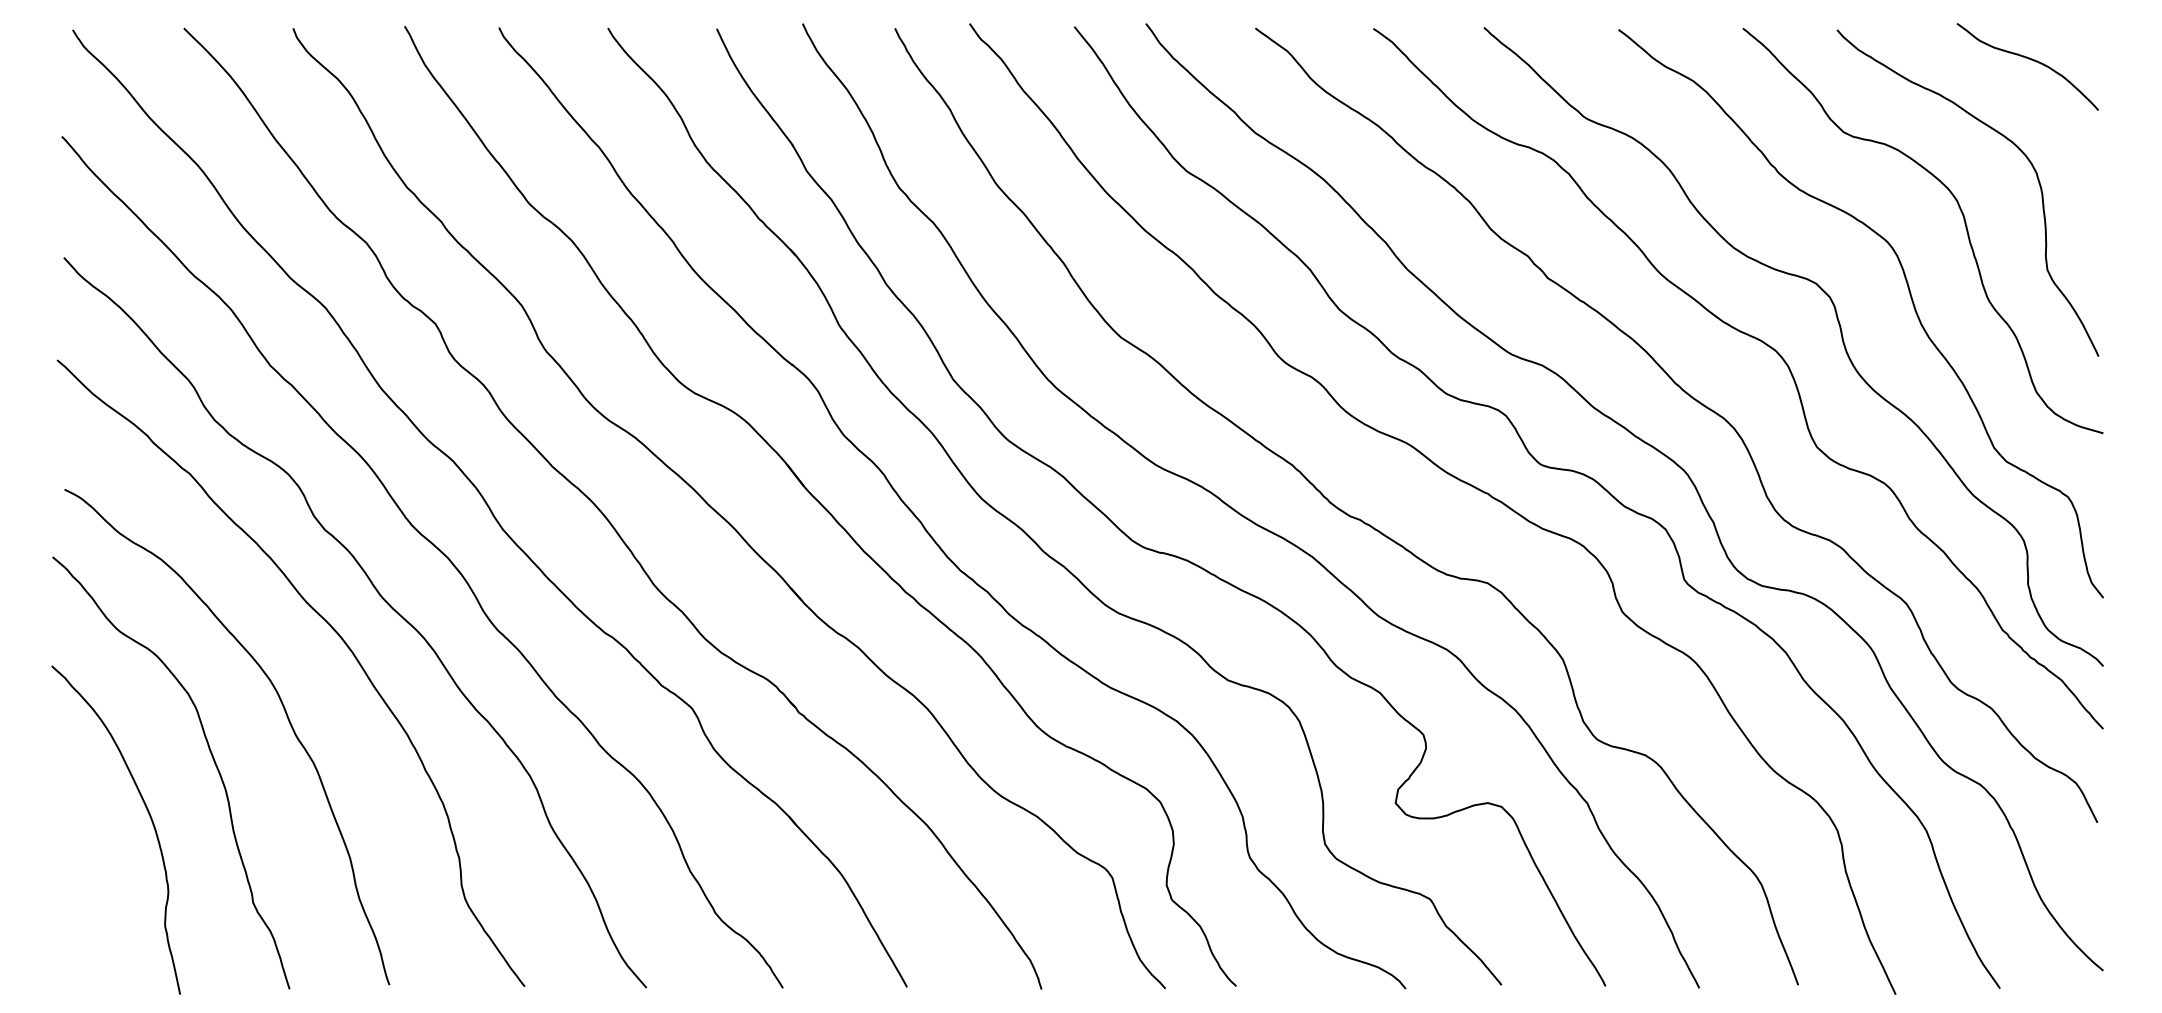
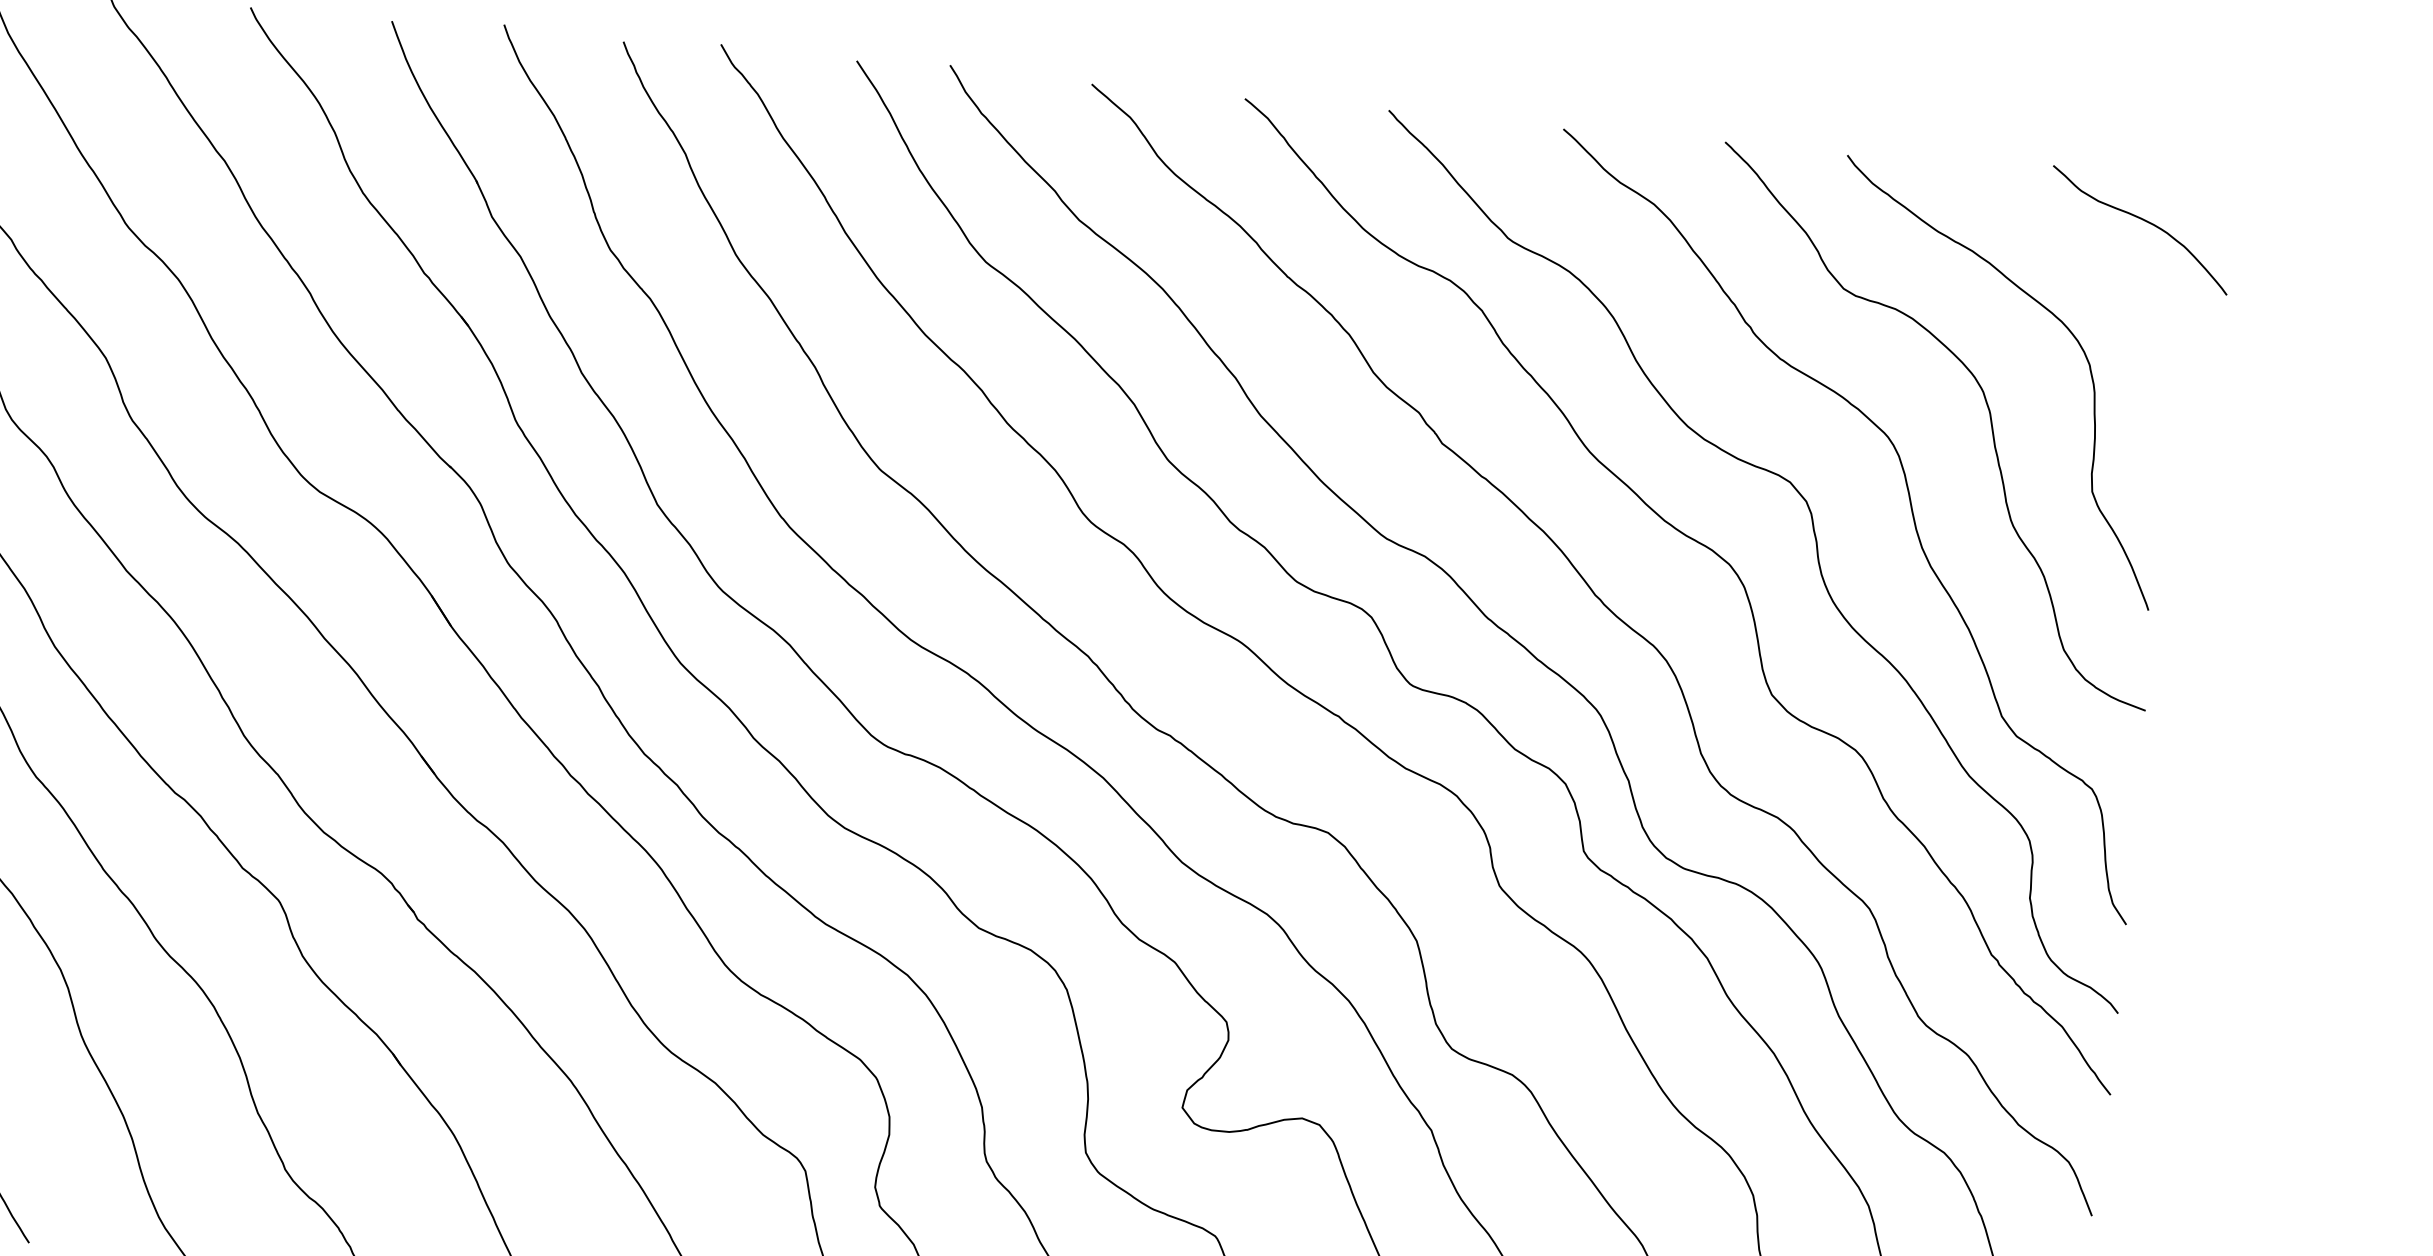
curve: (2028, 59) -> (2141, 220), moved

